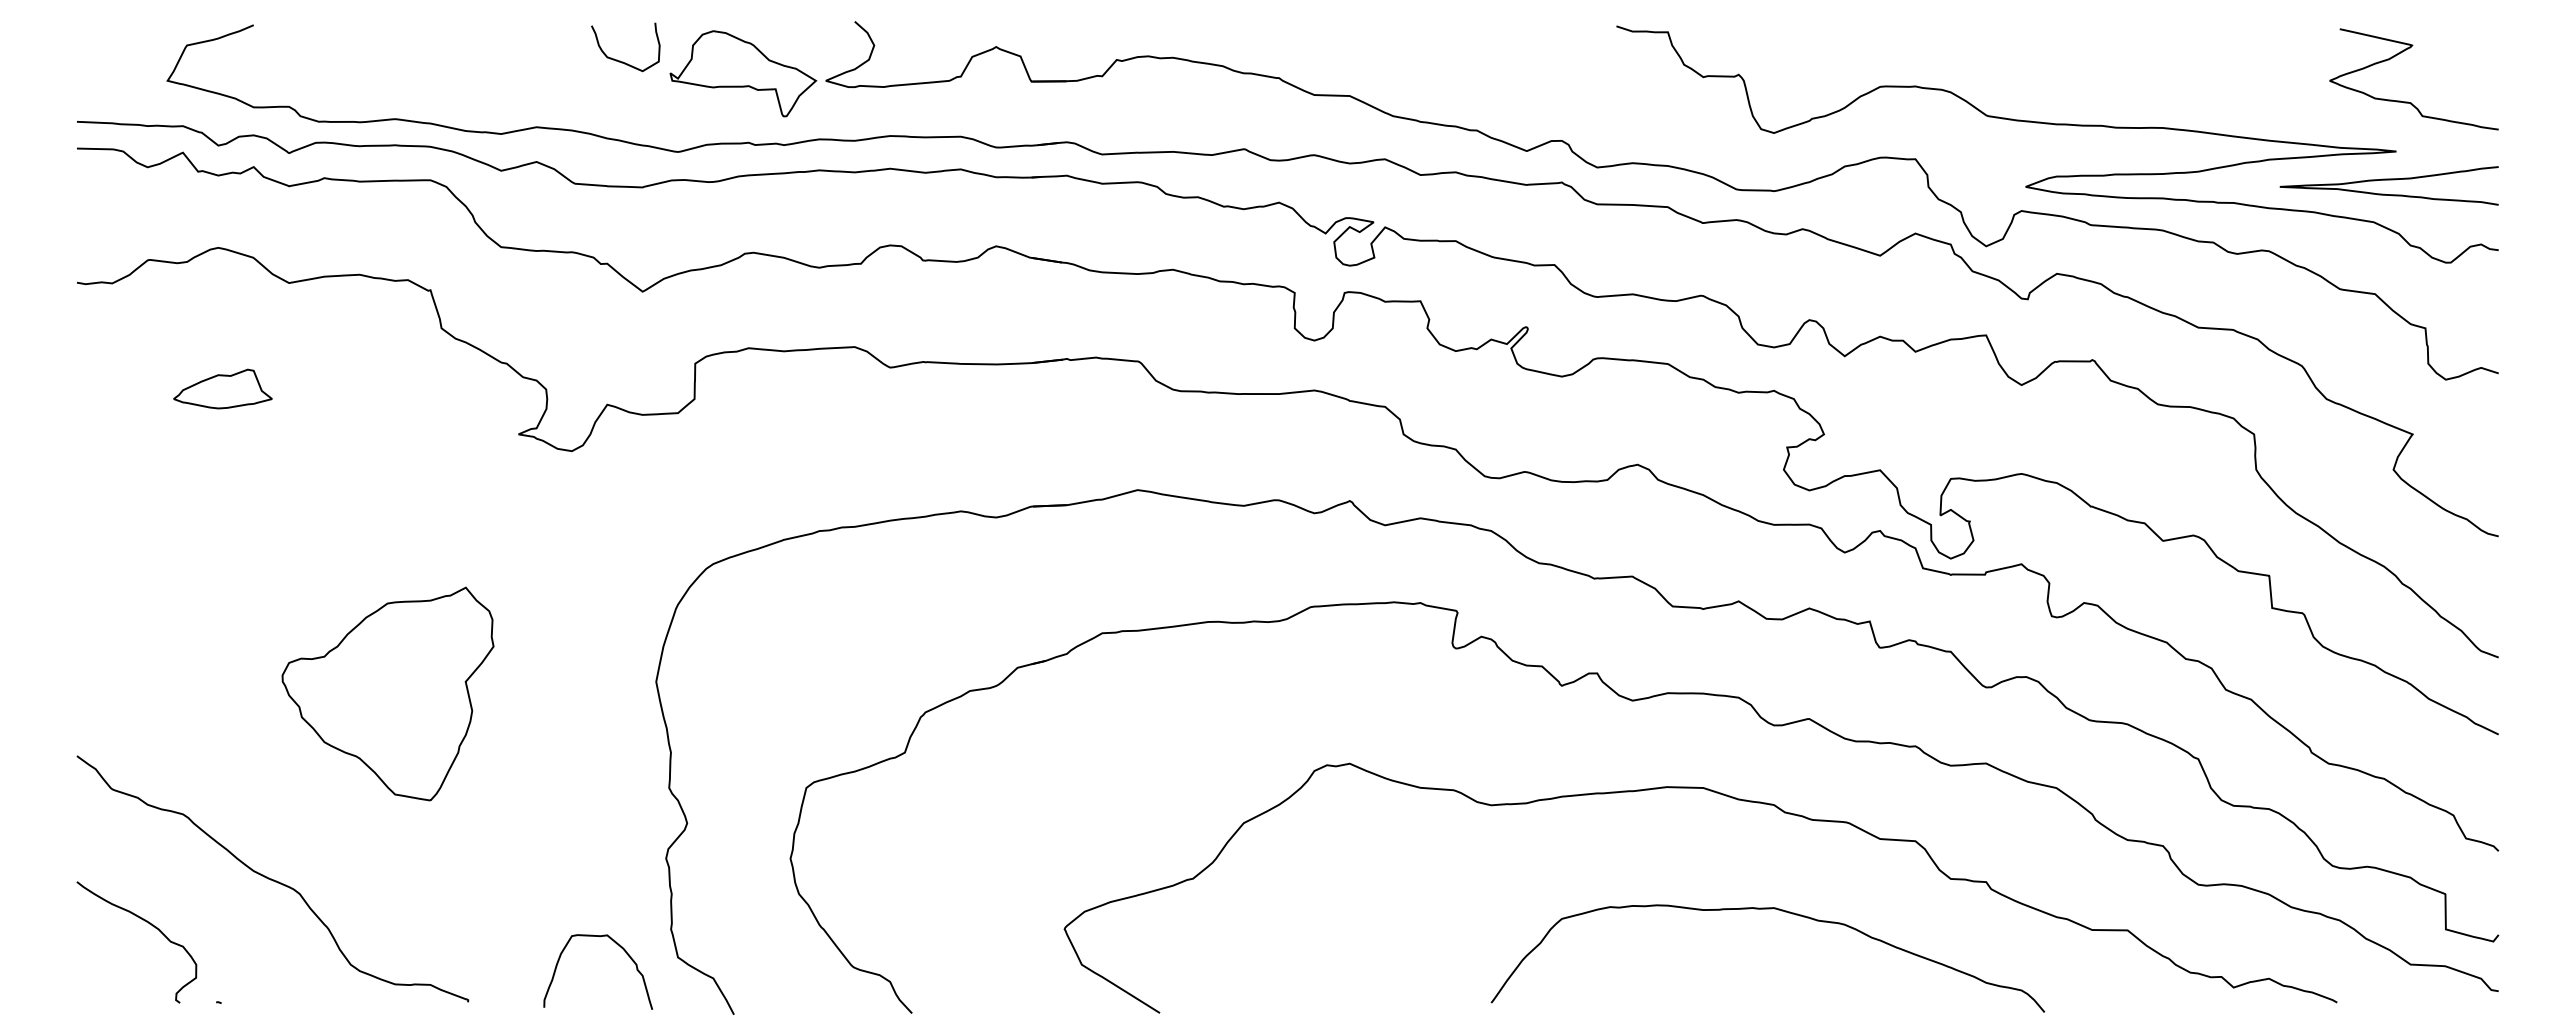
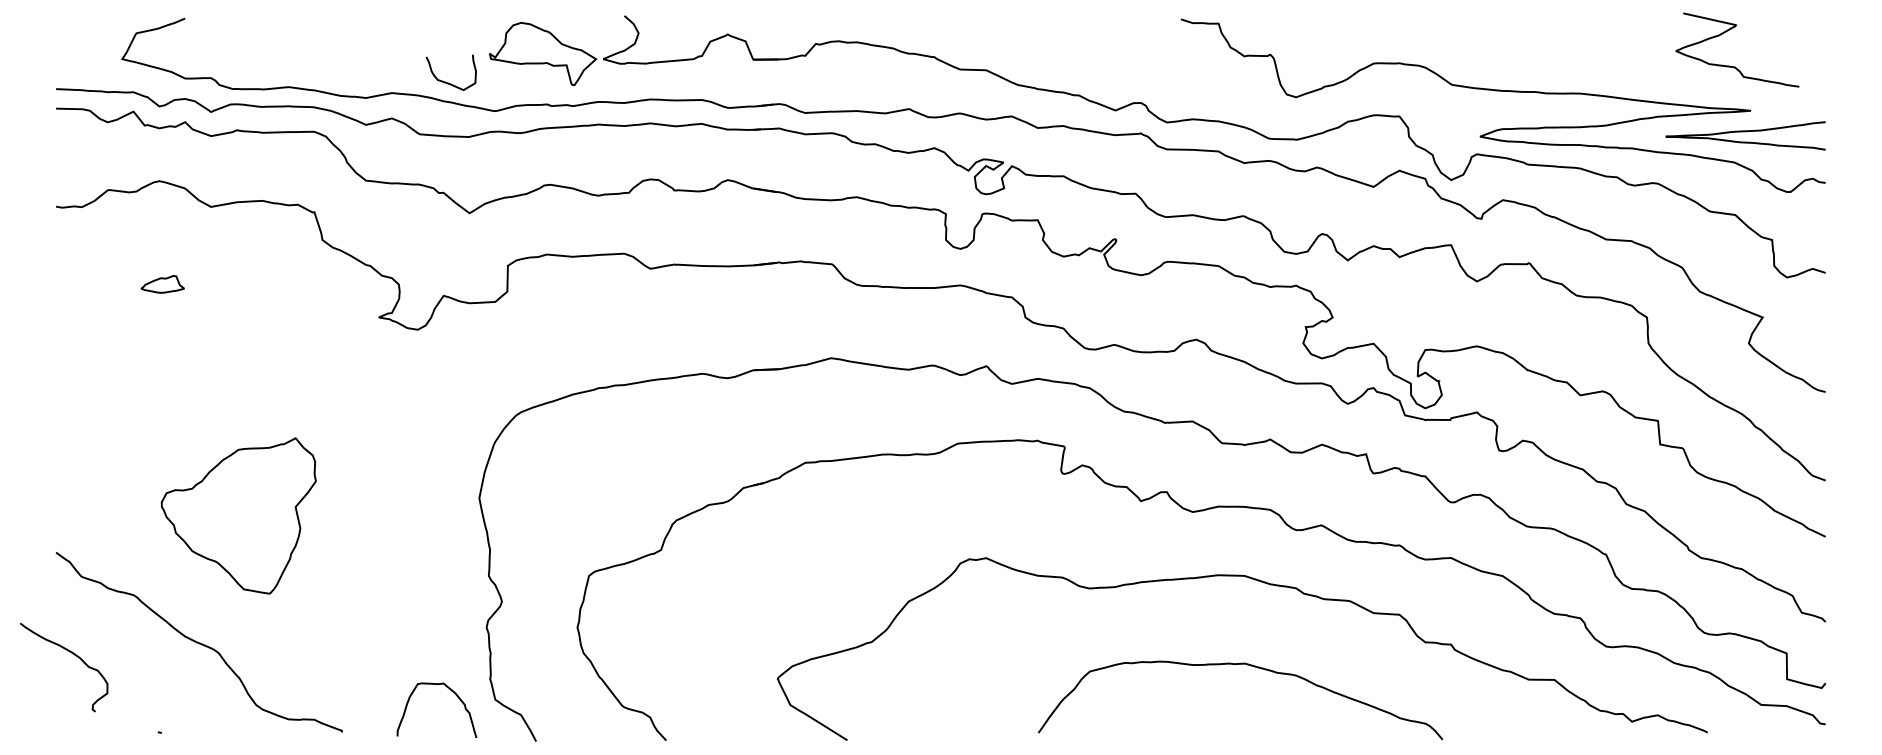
curve: (620, 60) -> (447, 82), moved
curve: (2408, 101) -> (1733, 66), moved
part: (222, 388) -> (162, 283), size x0.6
part: (387, 693) -> (238, 515), moved
curve: (1767, 909) -> (1240, 664), moved
curve: (149, 924) -> (73, 654), moved

